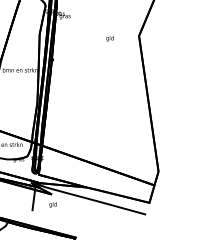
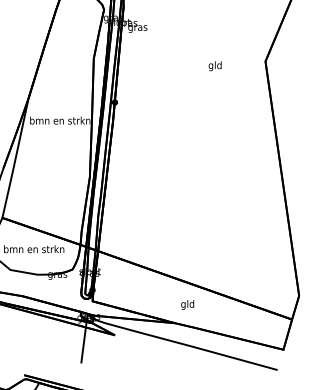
text: (52, 204) -> (186, 304), moved

